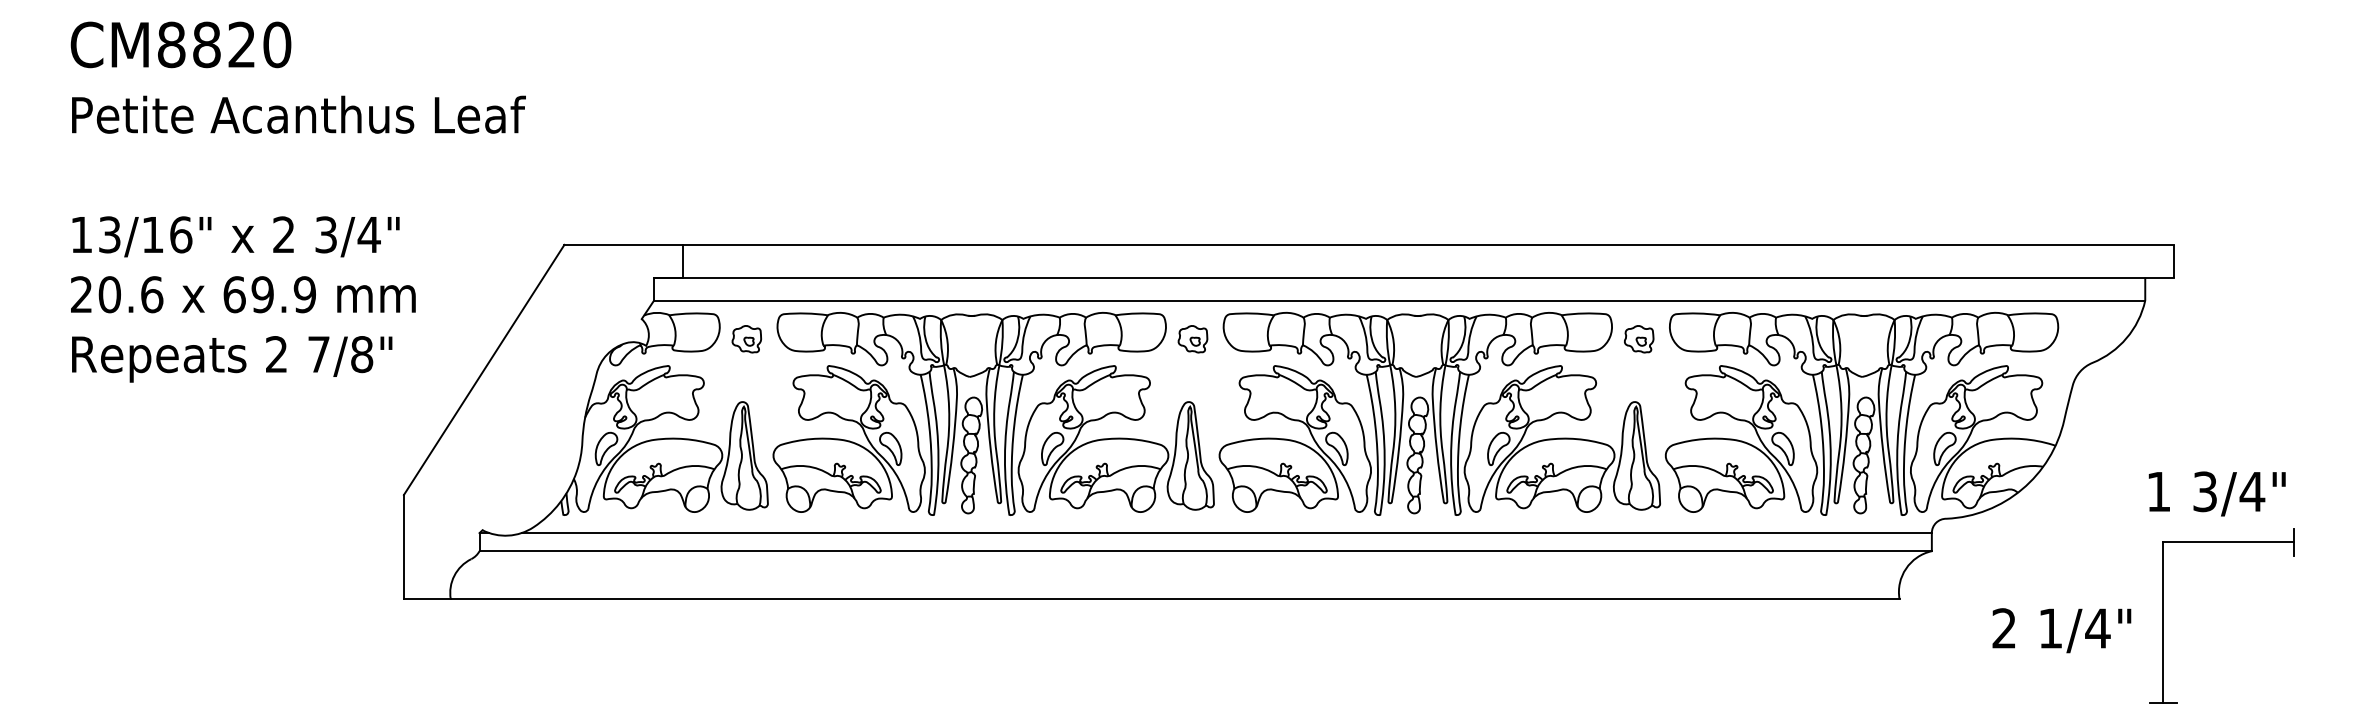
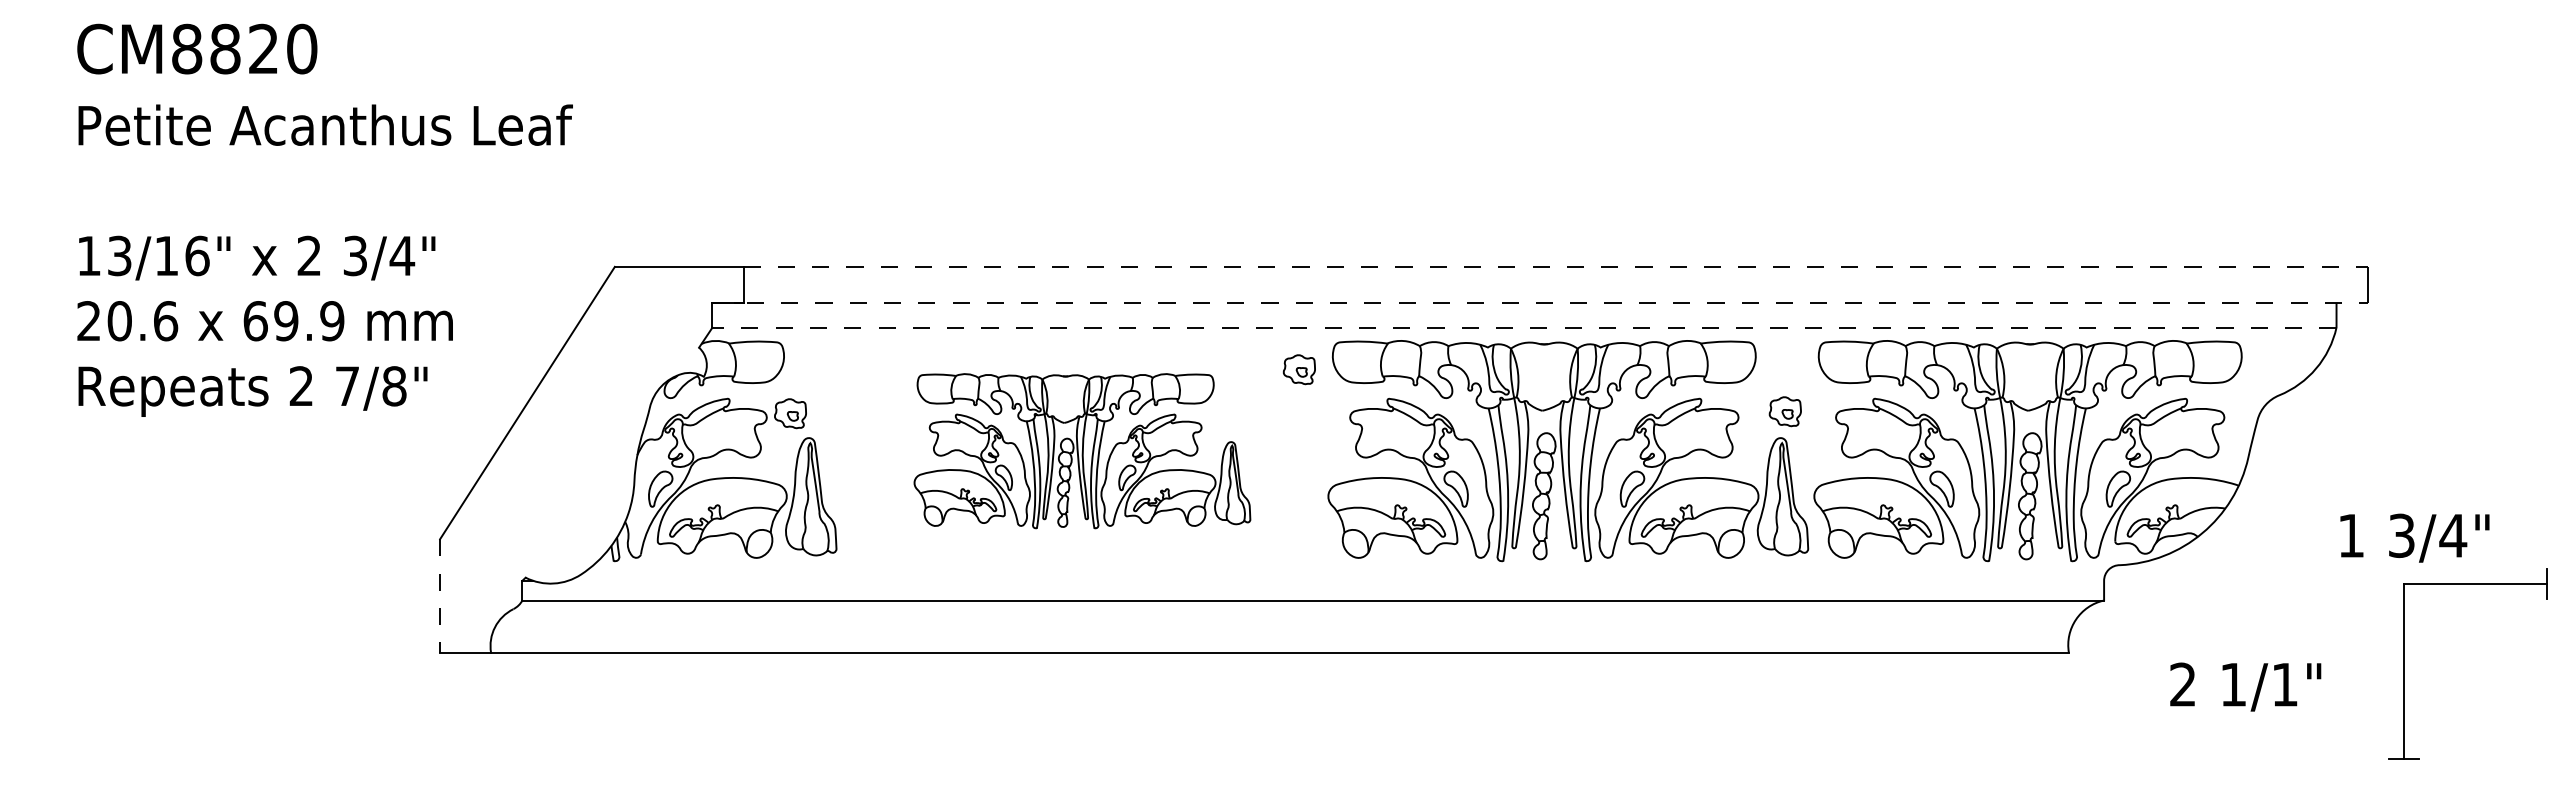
line: (1429, 244) -> (1556, 266), solid -> dashed
line: (1414, 277) -> (1540, 302), solid -> dashed
line: (1399, 300) -> (1524, 327), solid -> dashed
part: (746, 339) -> (790, 413), moved
part: (1638, 339) -> (1784, 411), moved
part: (993, 414) -> (1082, 451), size x0.7
line: (1227, 532) -> (1336, 580), removed
line: (404, 547) -> (440, 596), solid -> dashed
part: (2163, 615) -> (2404, 663), moved
text: (2097, 628) -> (2284, 684), 1/4" -> 1/1"

